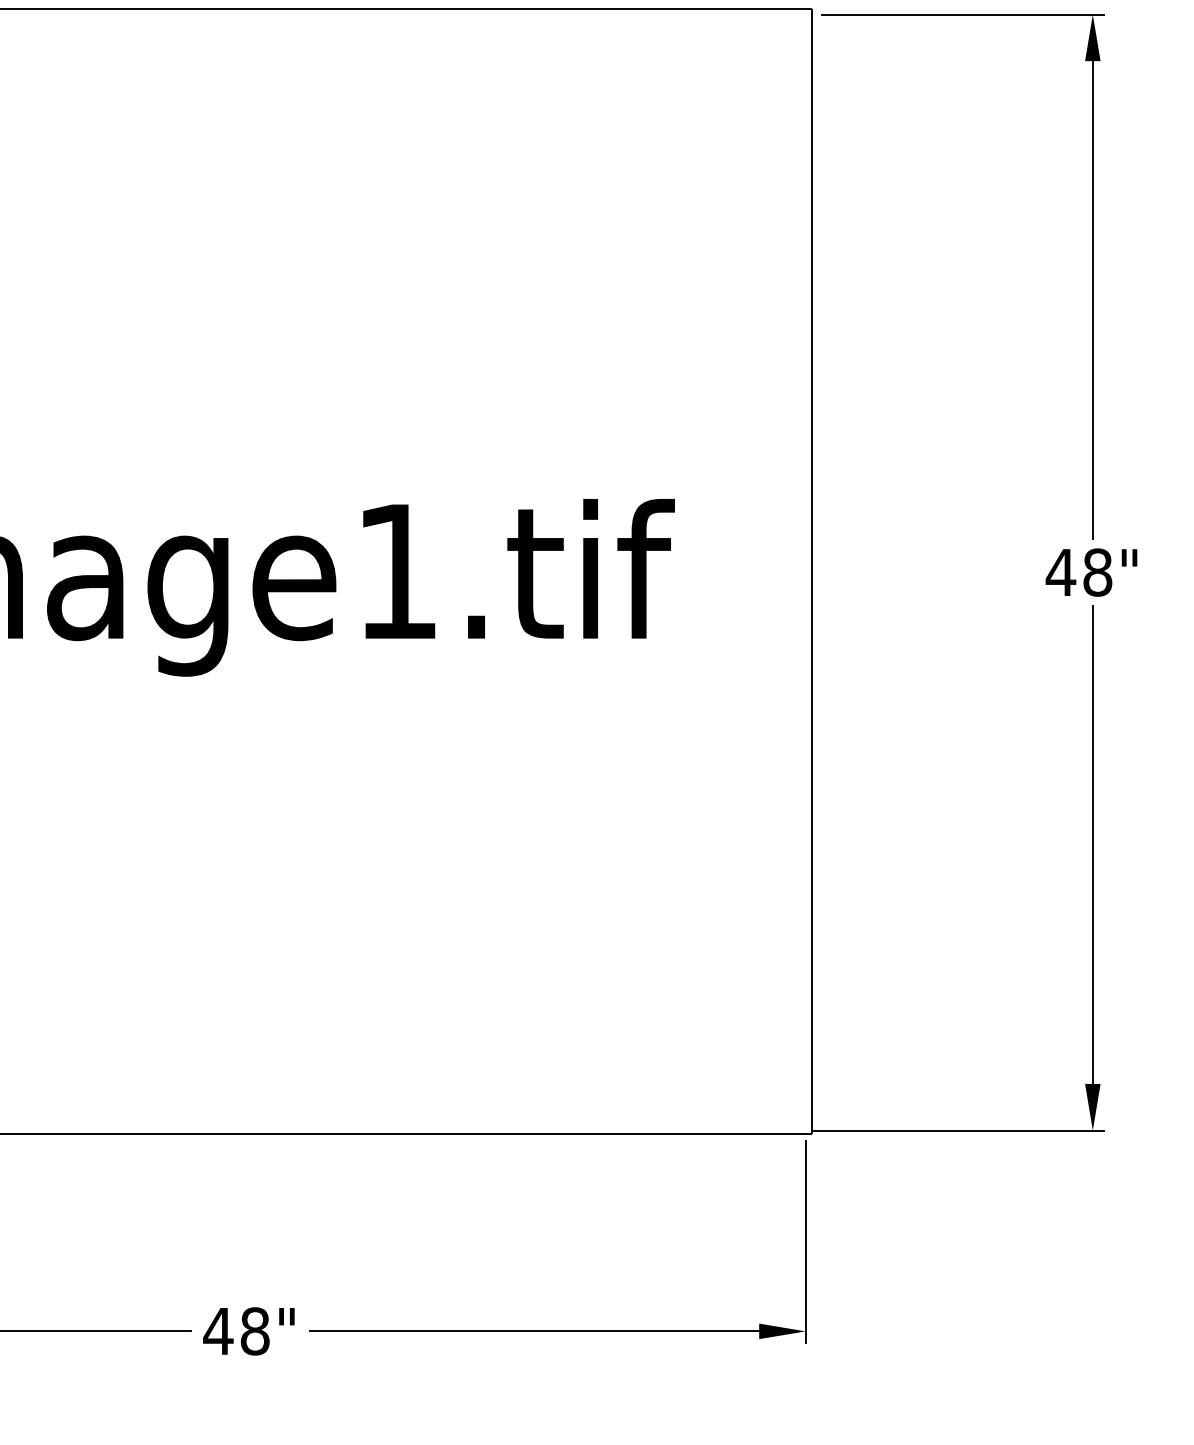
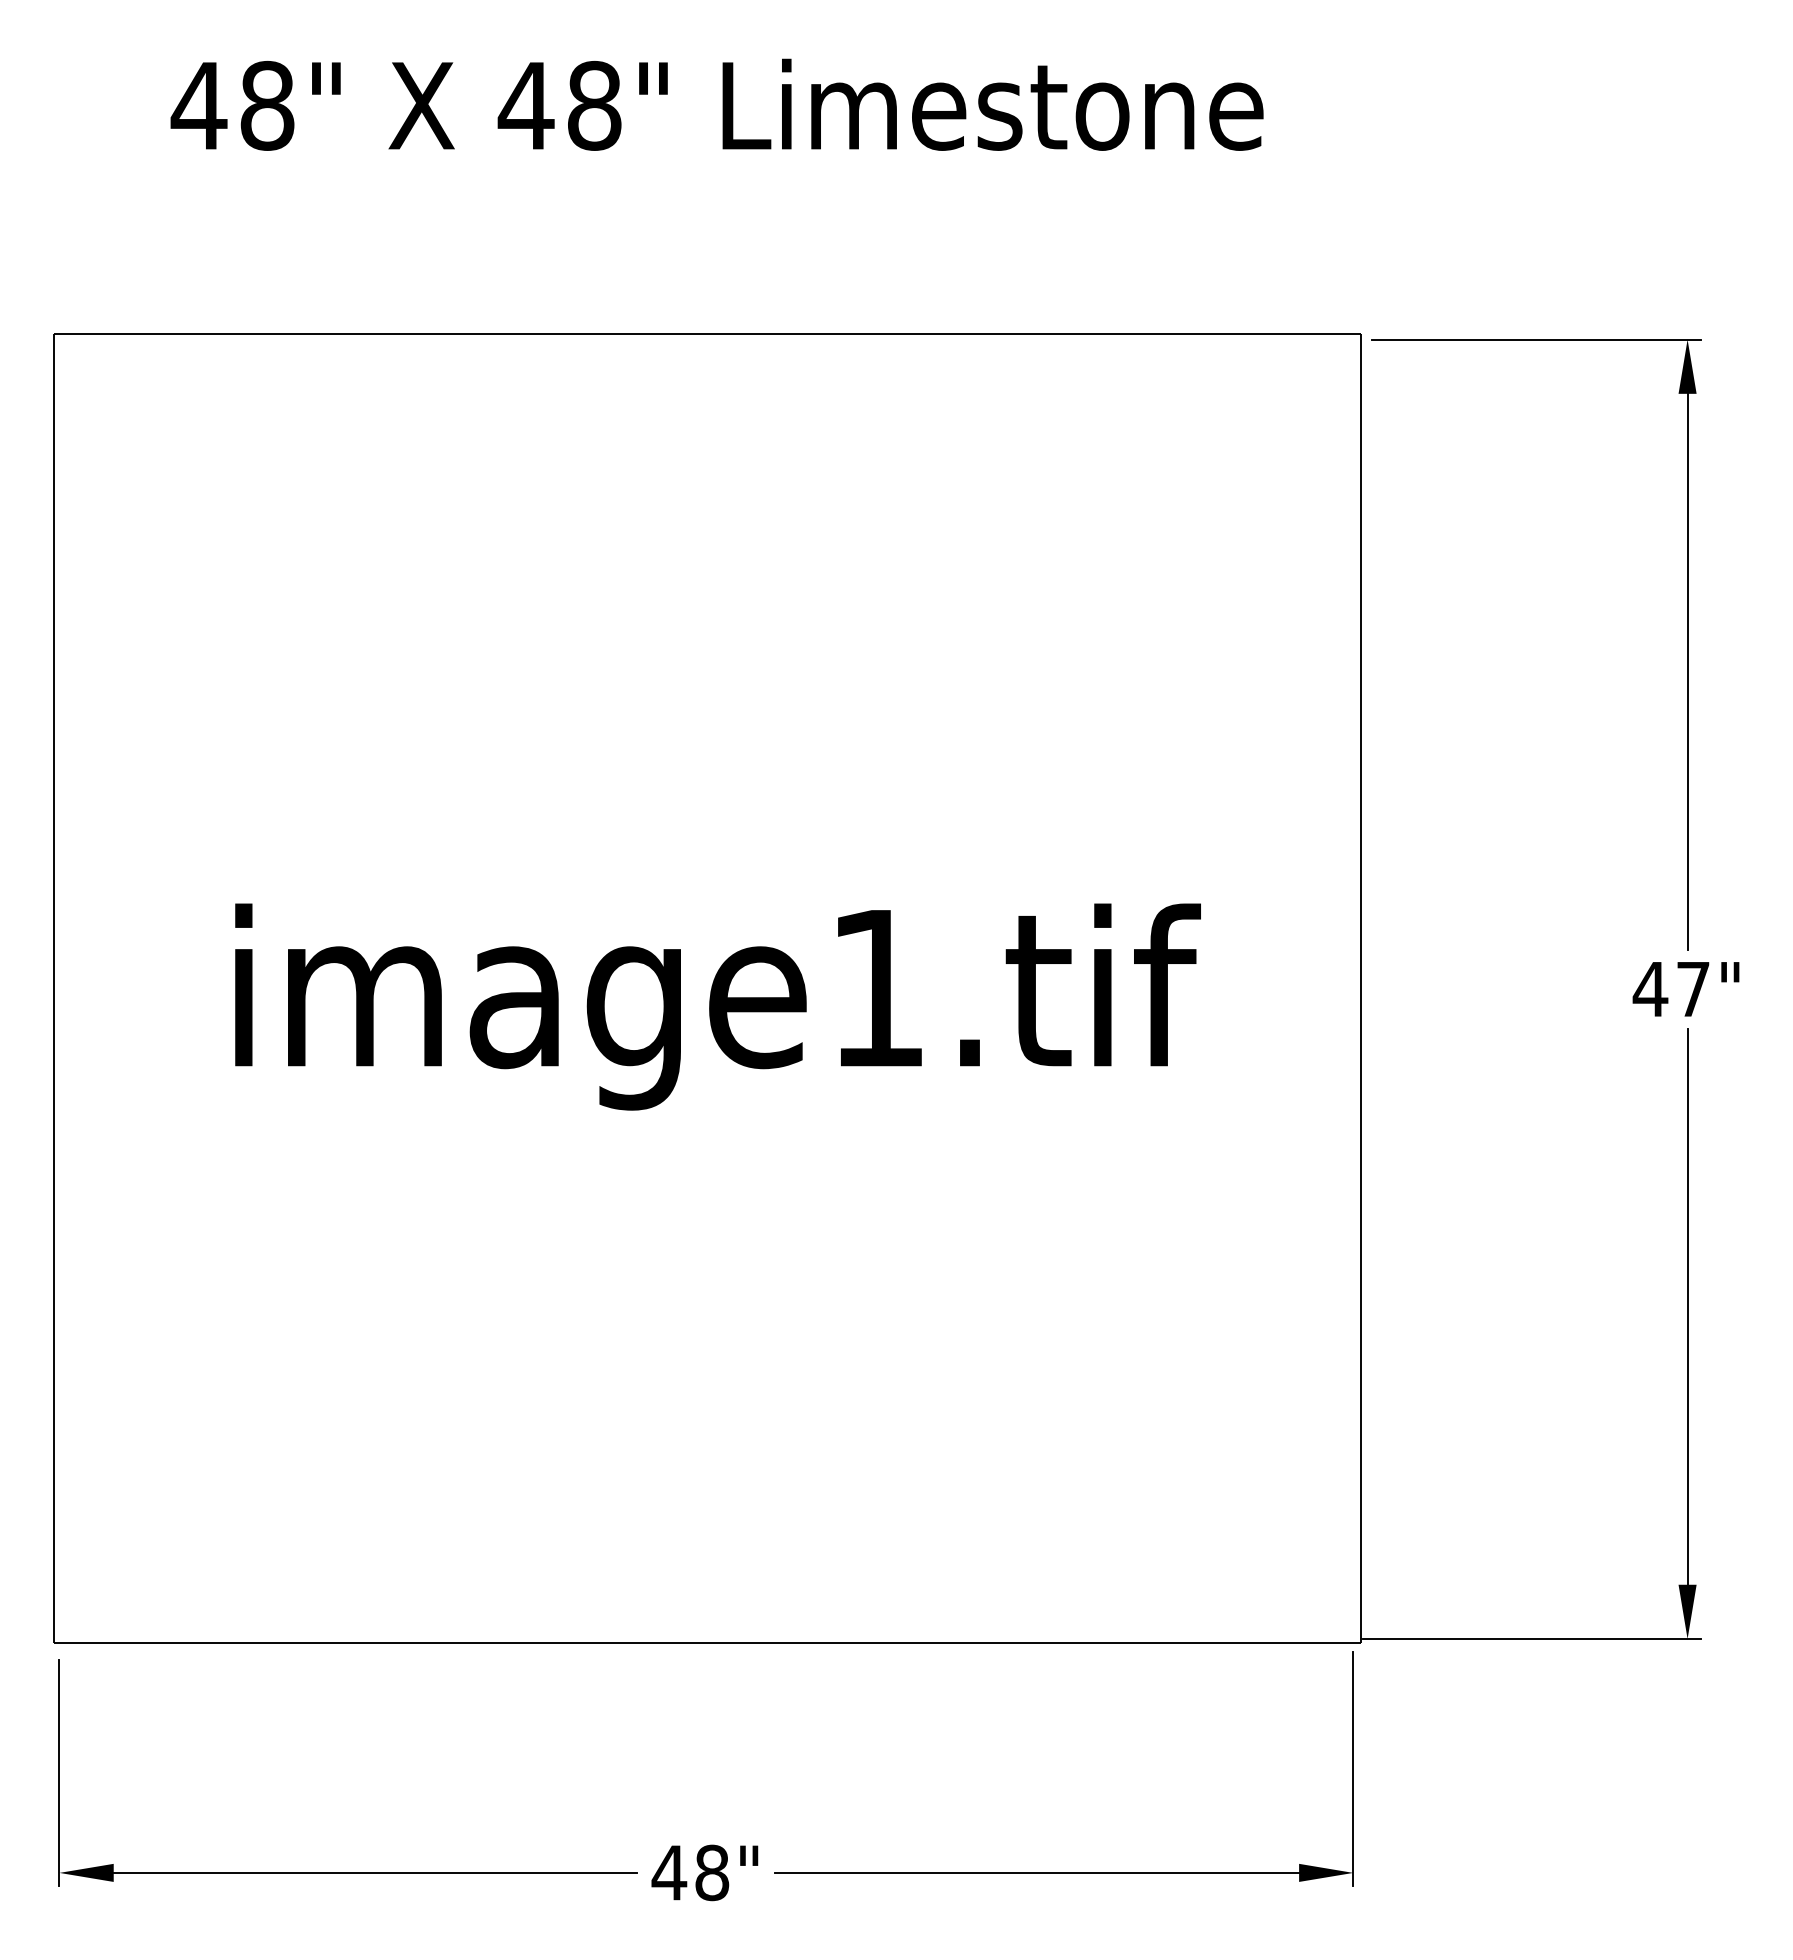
text: (1097, 572) -> (1693, 989), 48" -> 47"

